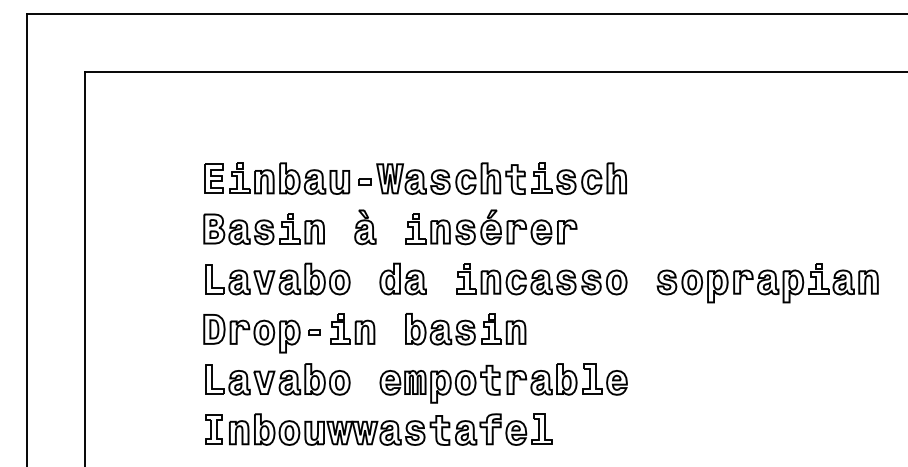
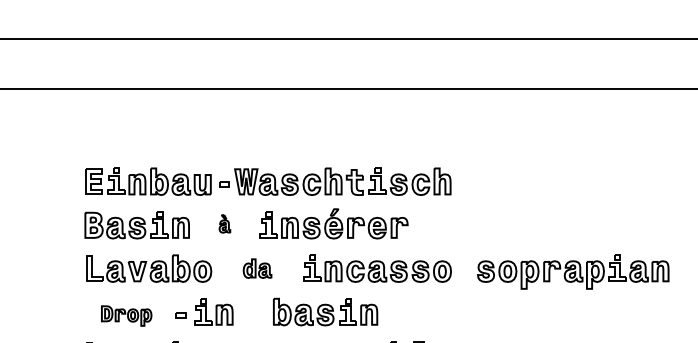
part: (365, 227) -> (224, 224), size x0.6
part: (402, 278) -> (257, 268), size x0.7
part: (465, 329) -> (325, 312), moved
part: (251, 333) -> (126, 315), size x0.6

